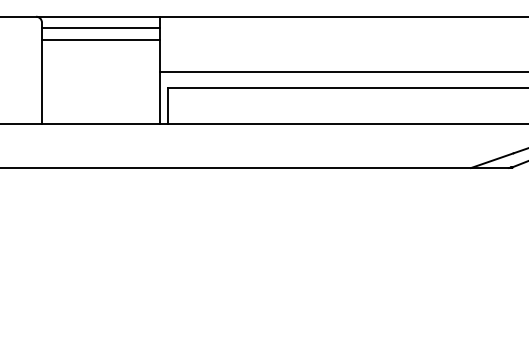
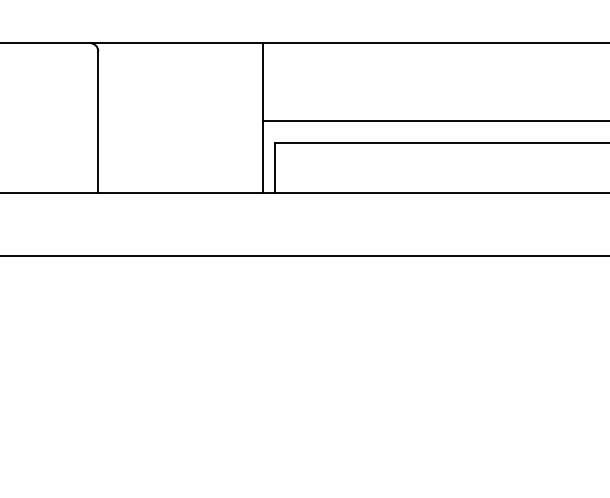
line: (100, 28) -> (180, 59), removed
line: (100, 40) -> (180, 76), removed

